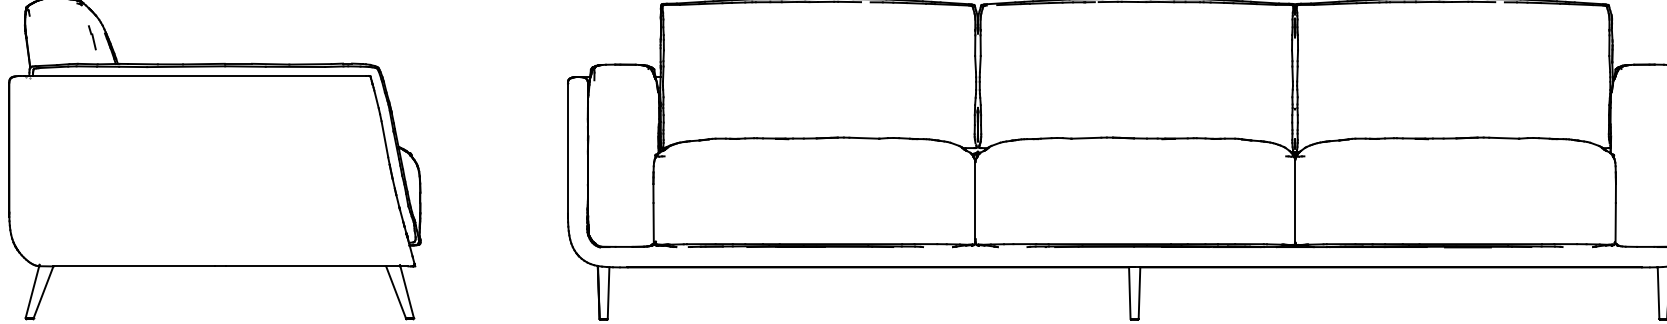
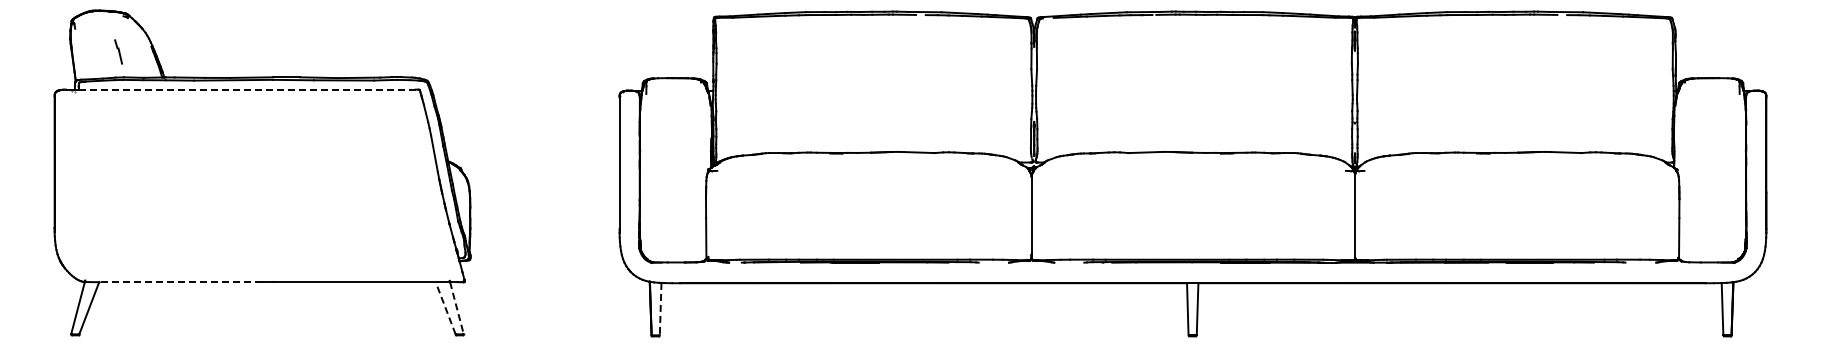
line: (92, 37) -> (118, 51), moved
line: (199, 75) -> (246, 89), solid -> dashed
line: (133, 266) -> (180, 282), solid -> dashed
line: (395, 292) -> (445, 308), solid -> dashed
line: (406, 292) -> (456, 308), solid -> dashed
line: (608, 293) -> (660, 309), solid -> dashed

